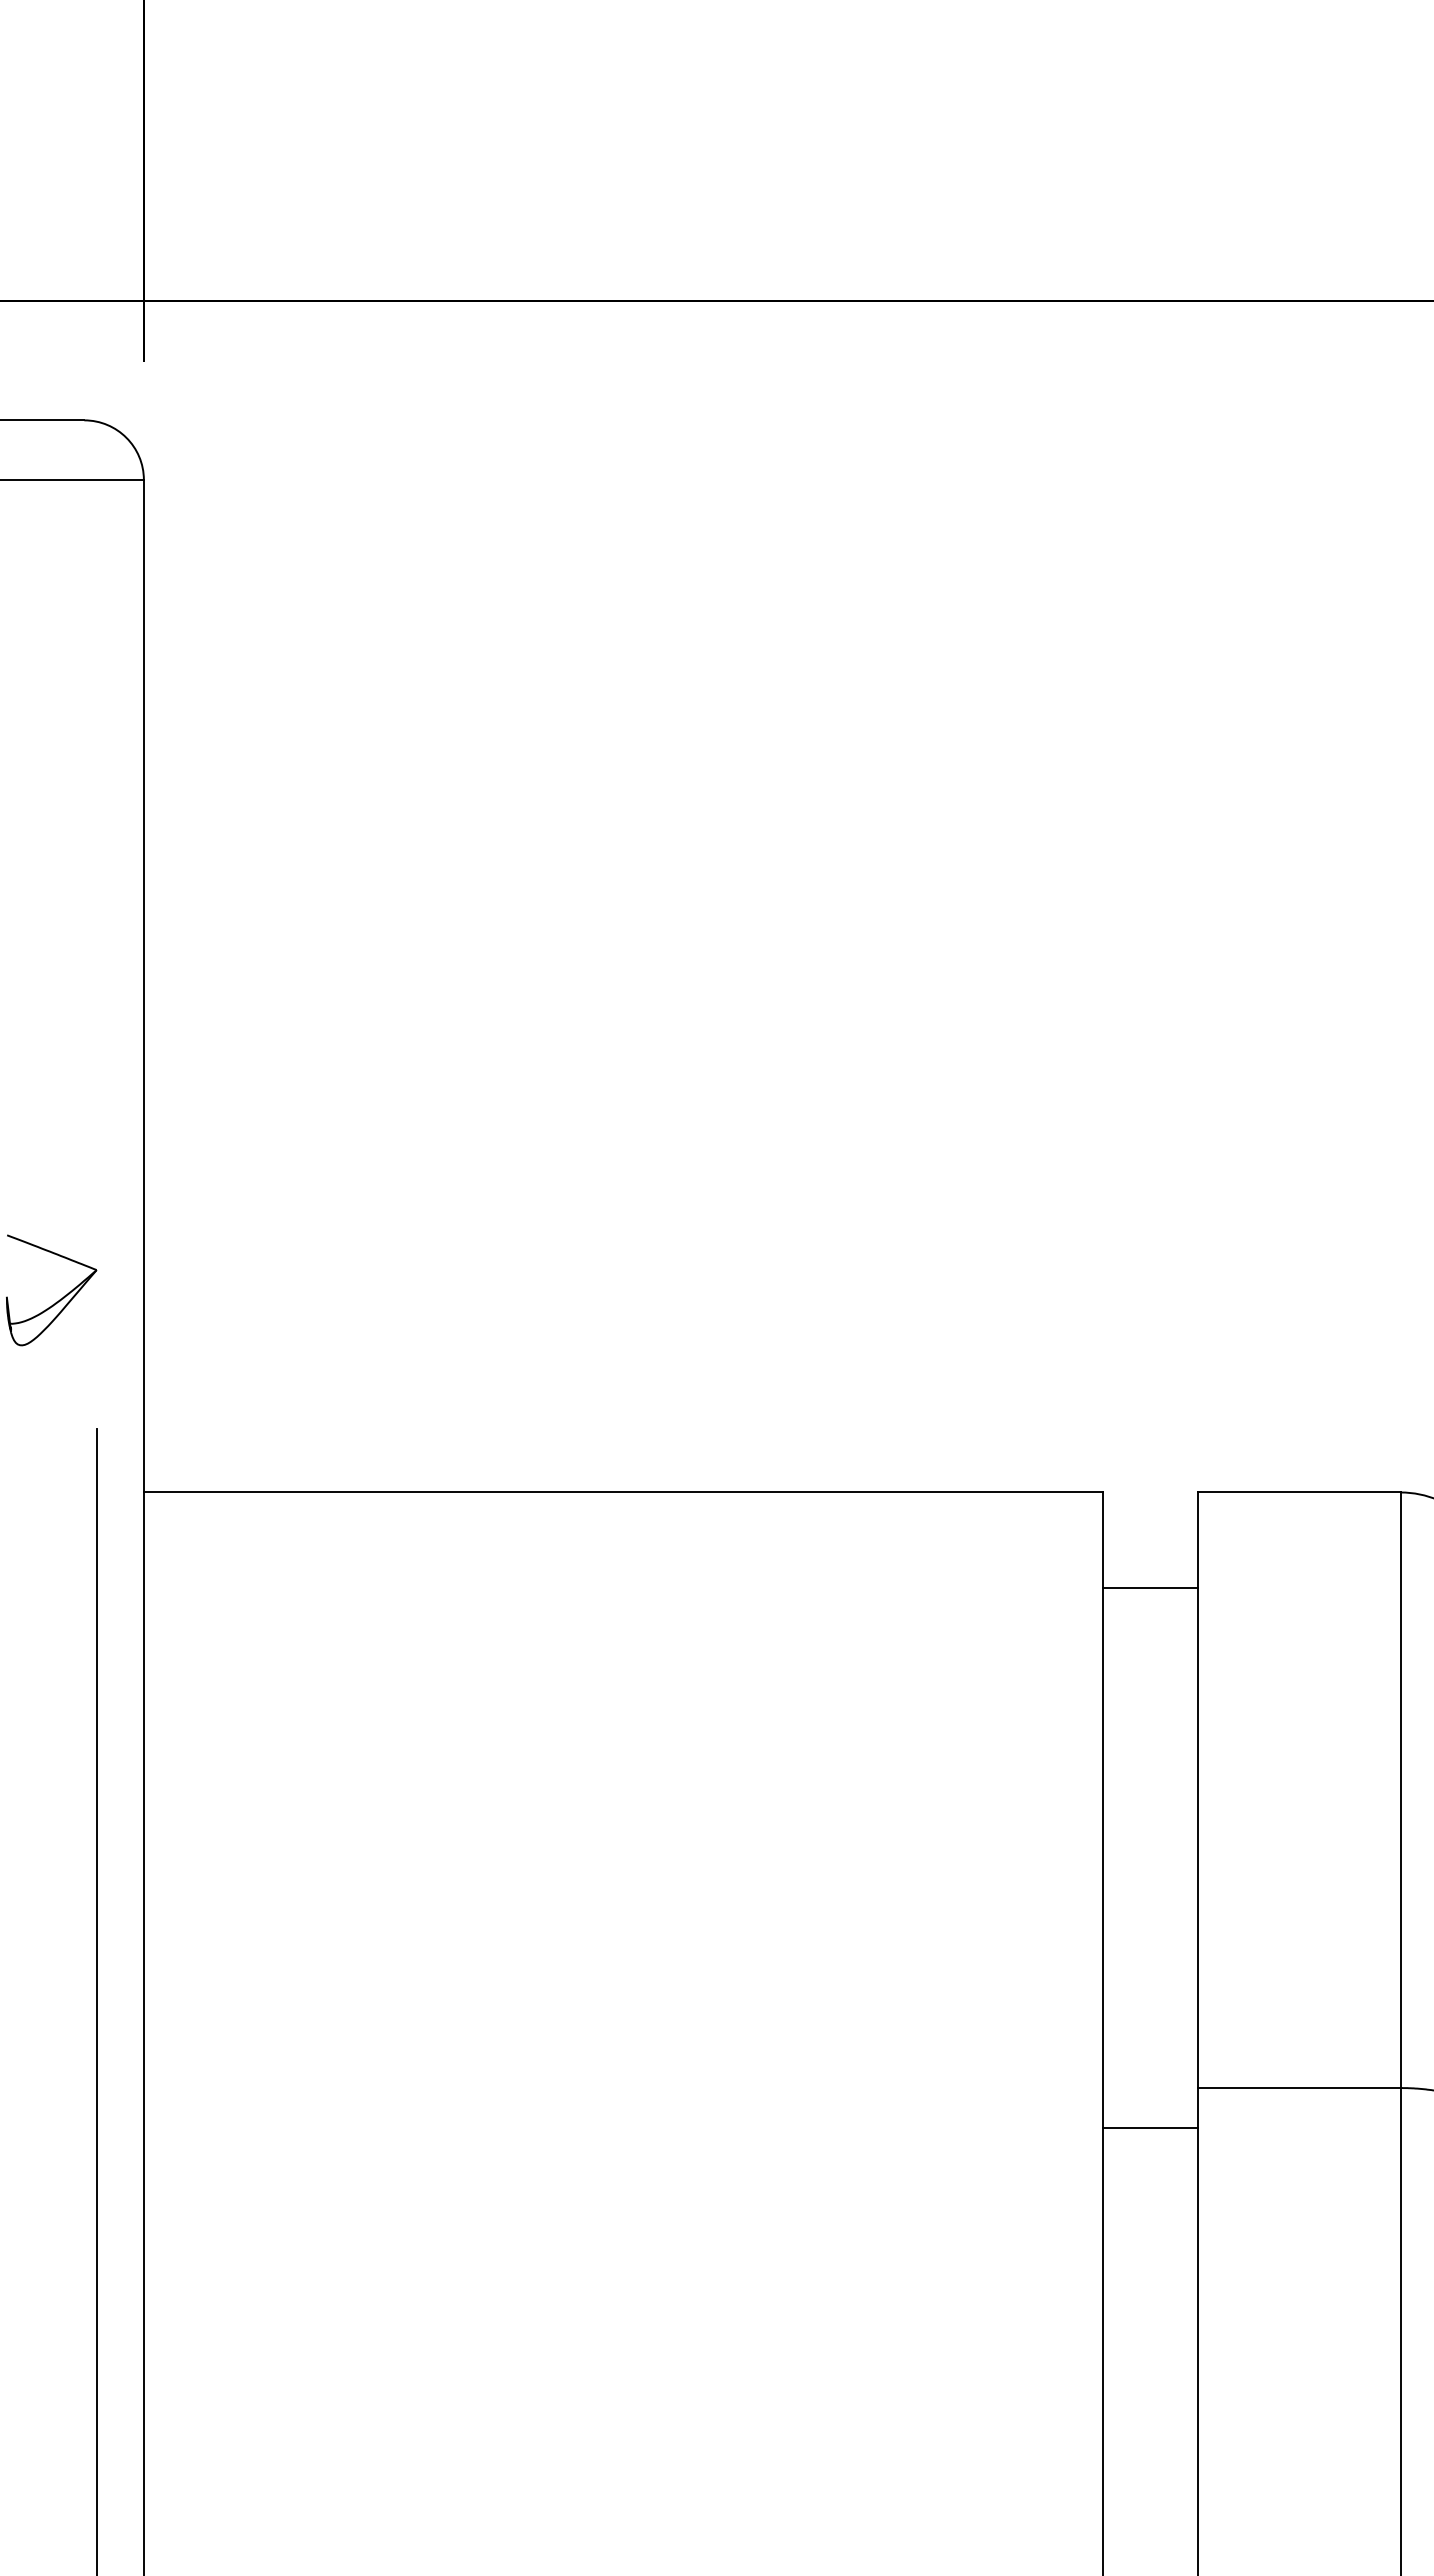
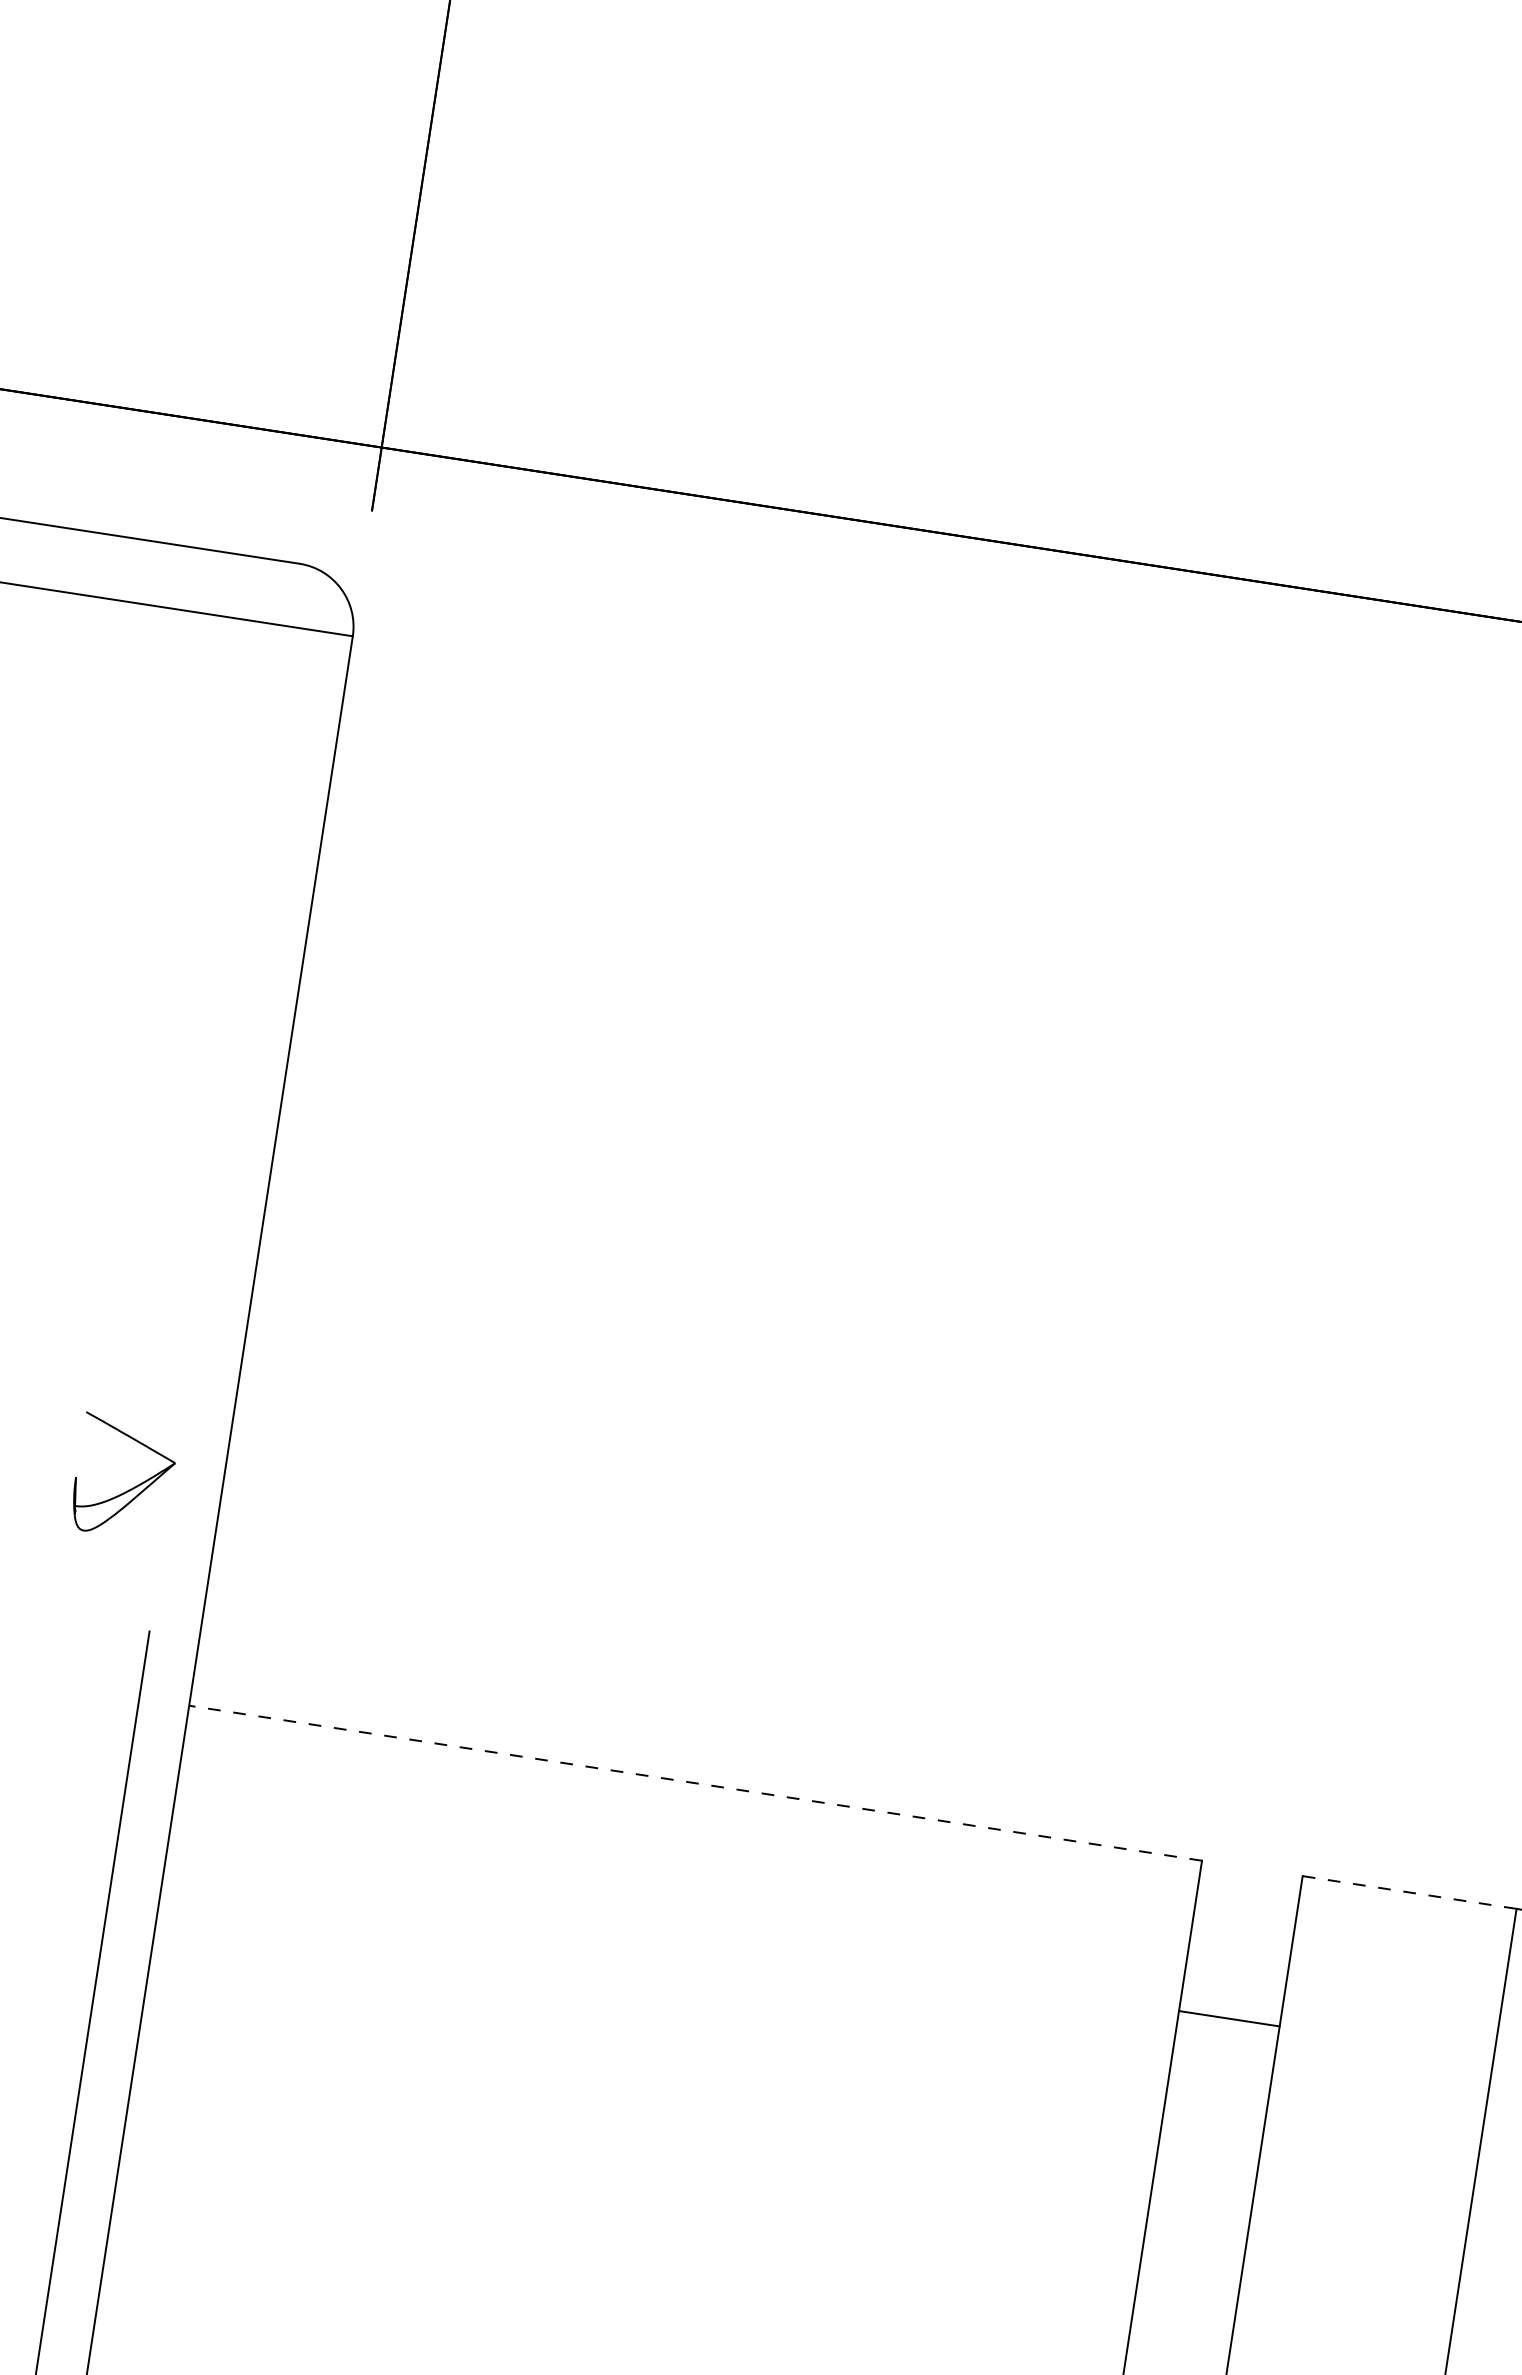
line: (622, 1492) -> (694, 1783), solid -> dashed
line: (1298, 1492) -> (1408, 1892), solid -> dashed
line: (1150, 1587) -> (1229, 2018), moved

